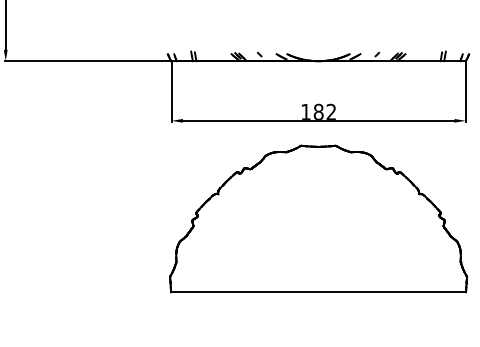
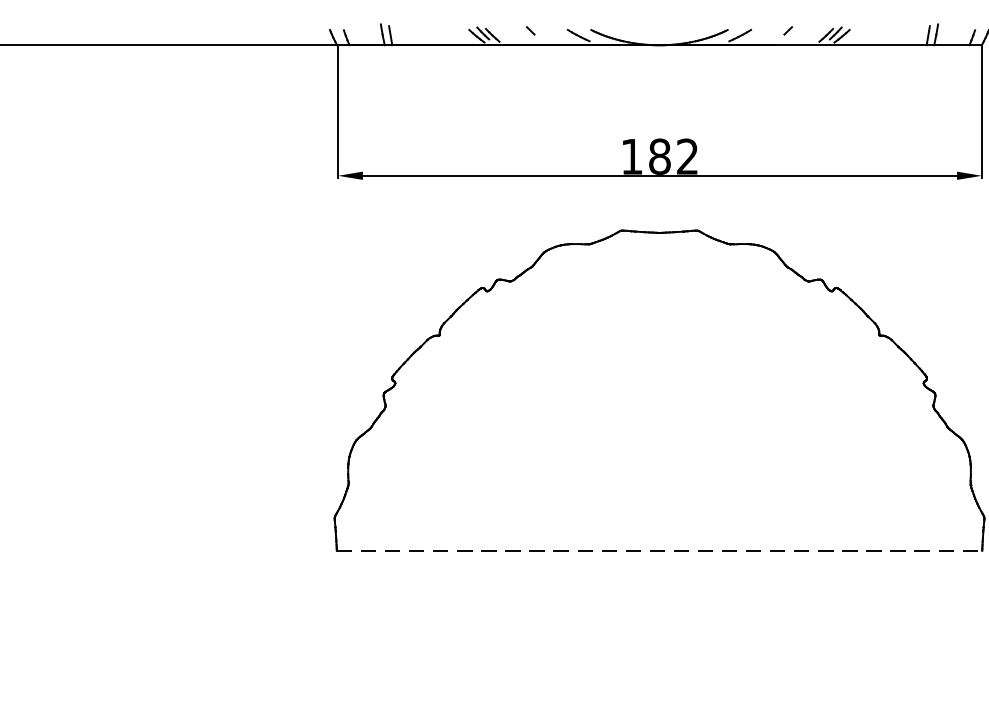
line: (319, 292) -> (661, 551), solid -> dashed

